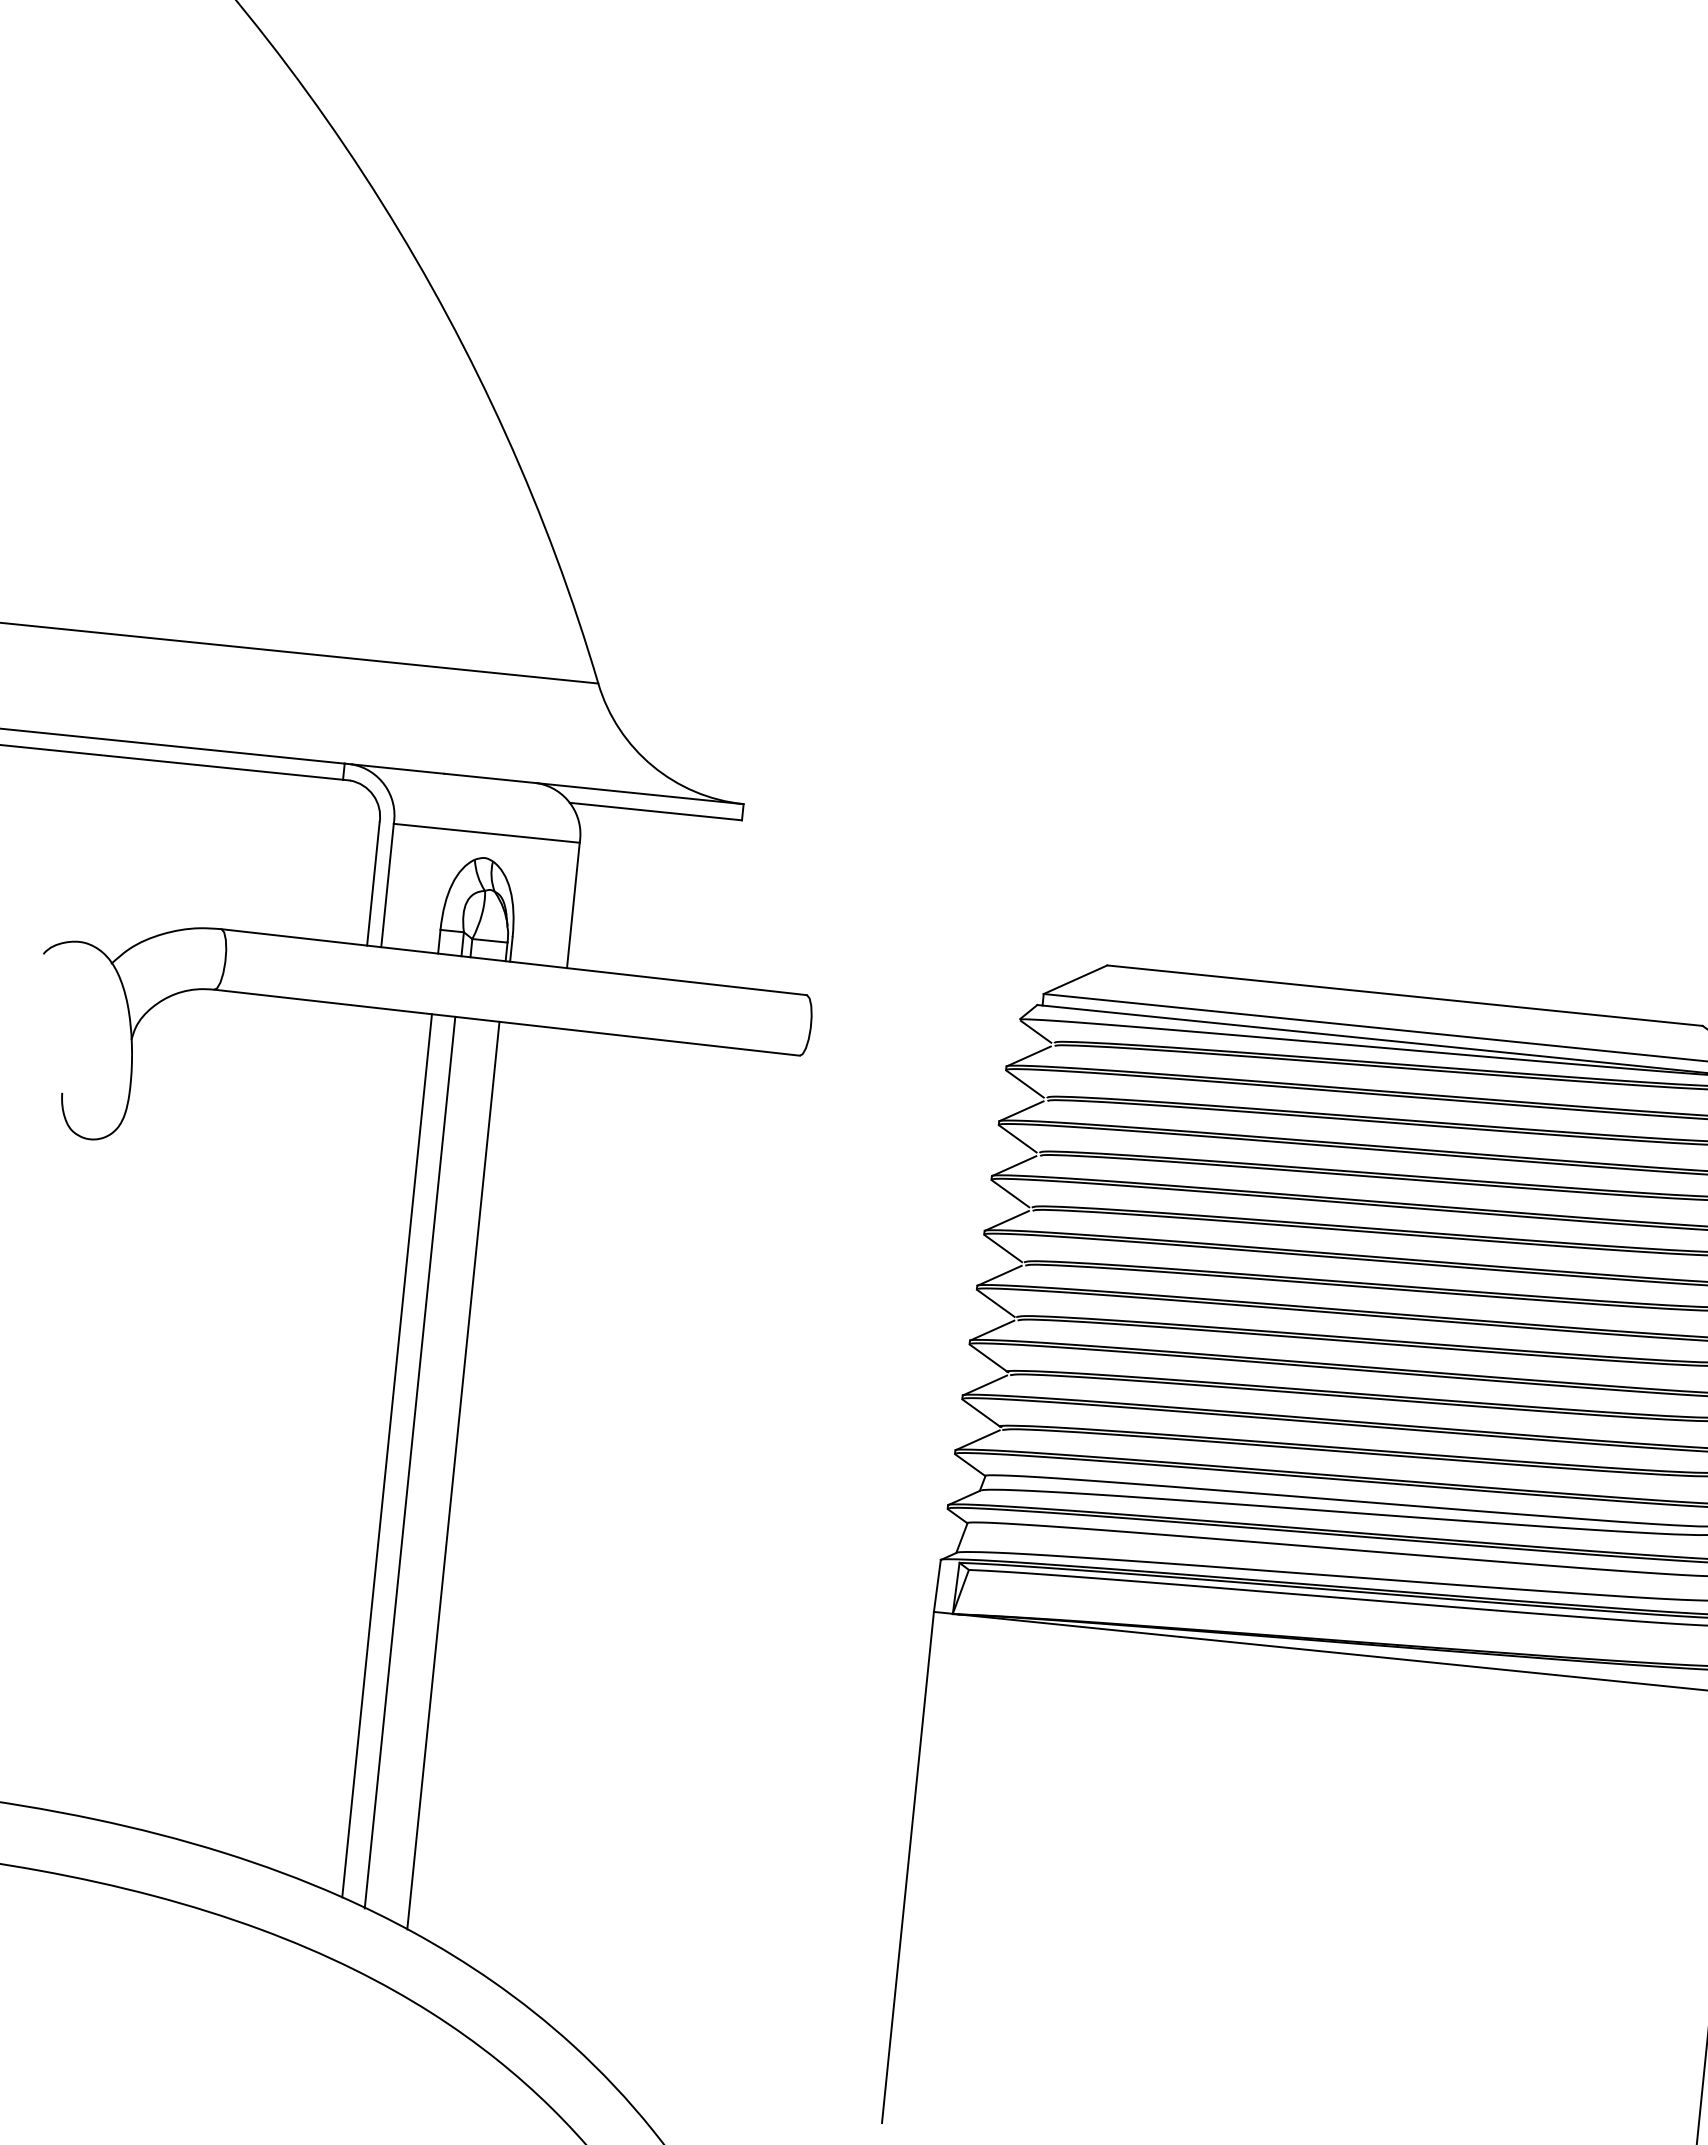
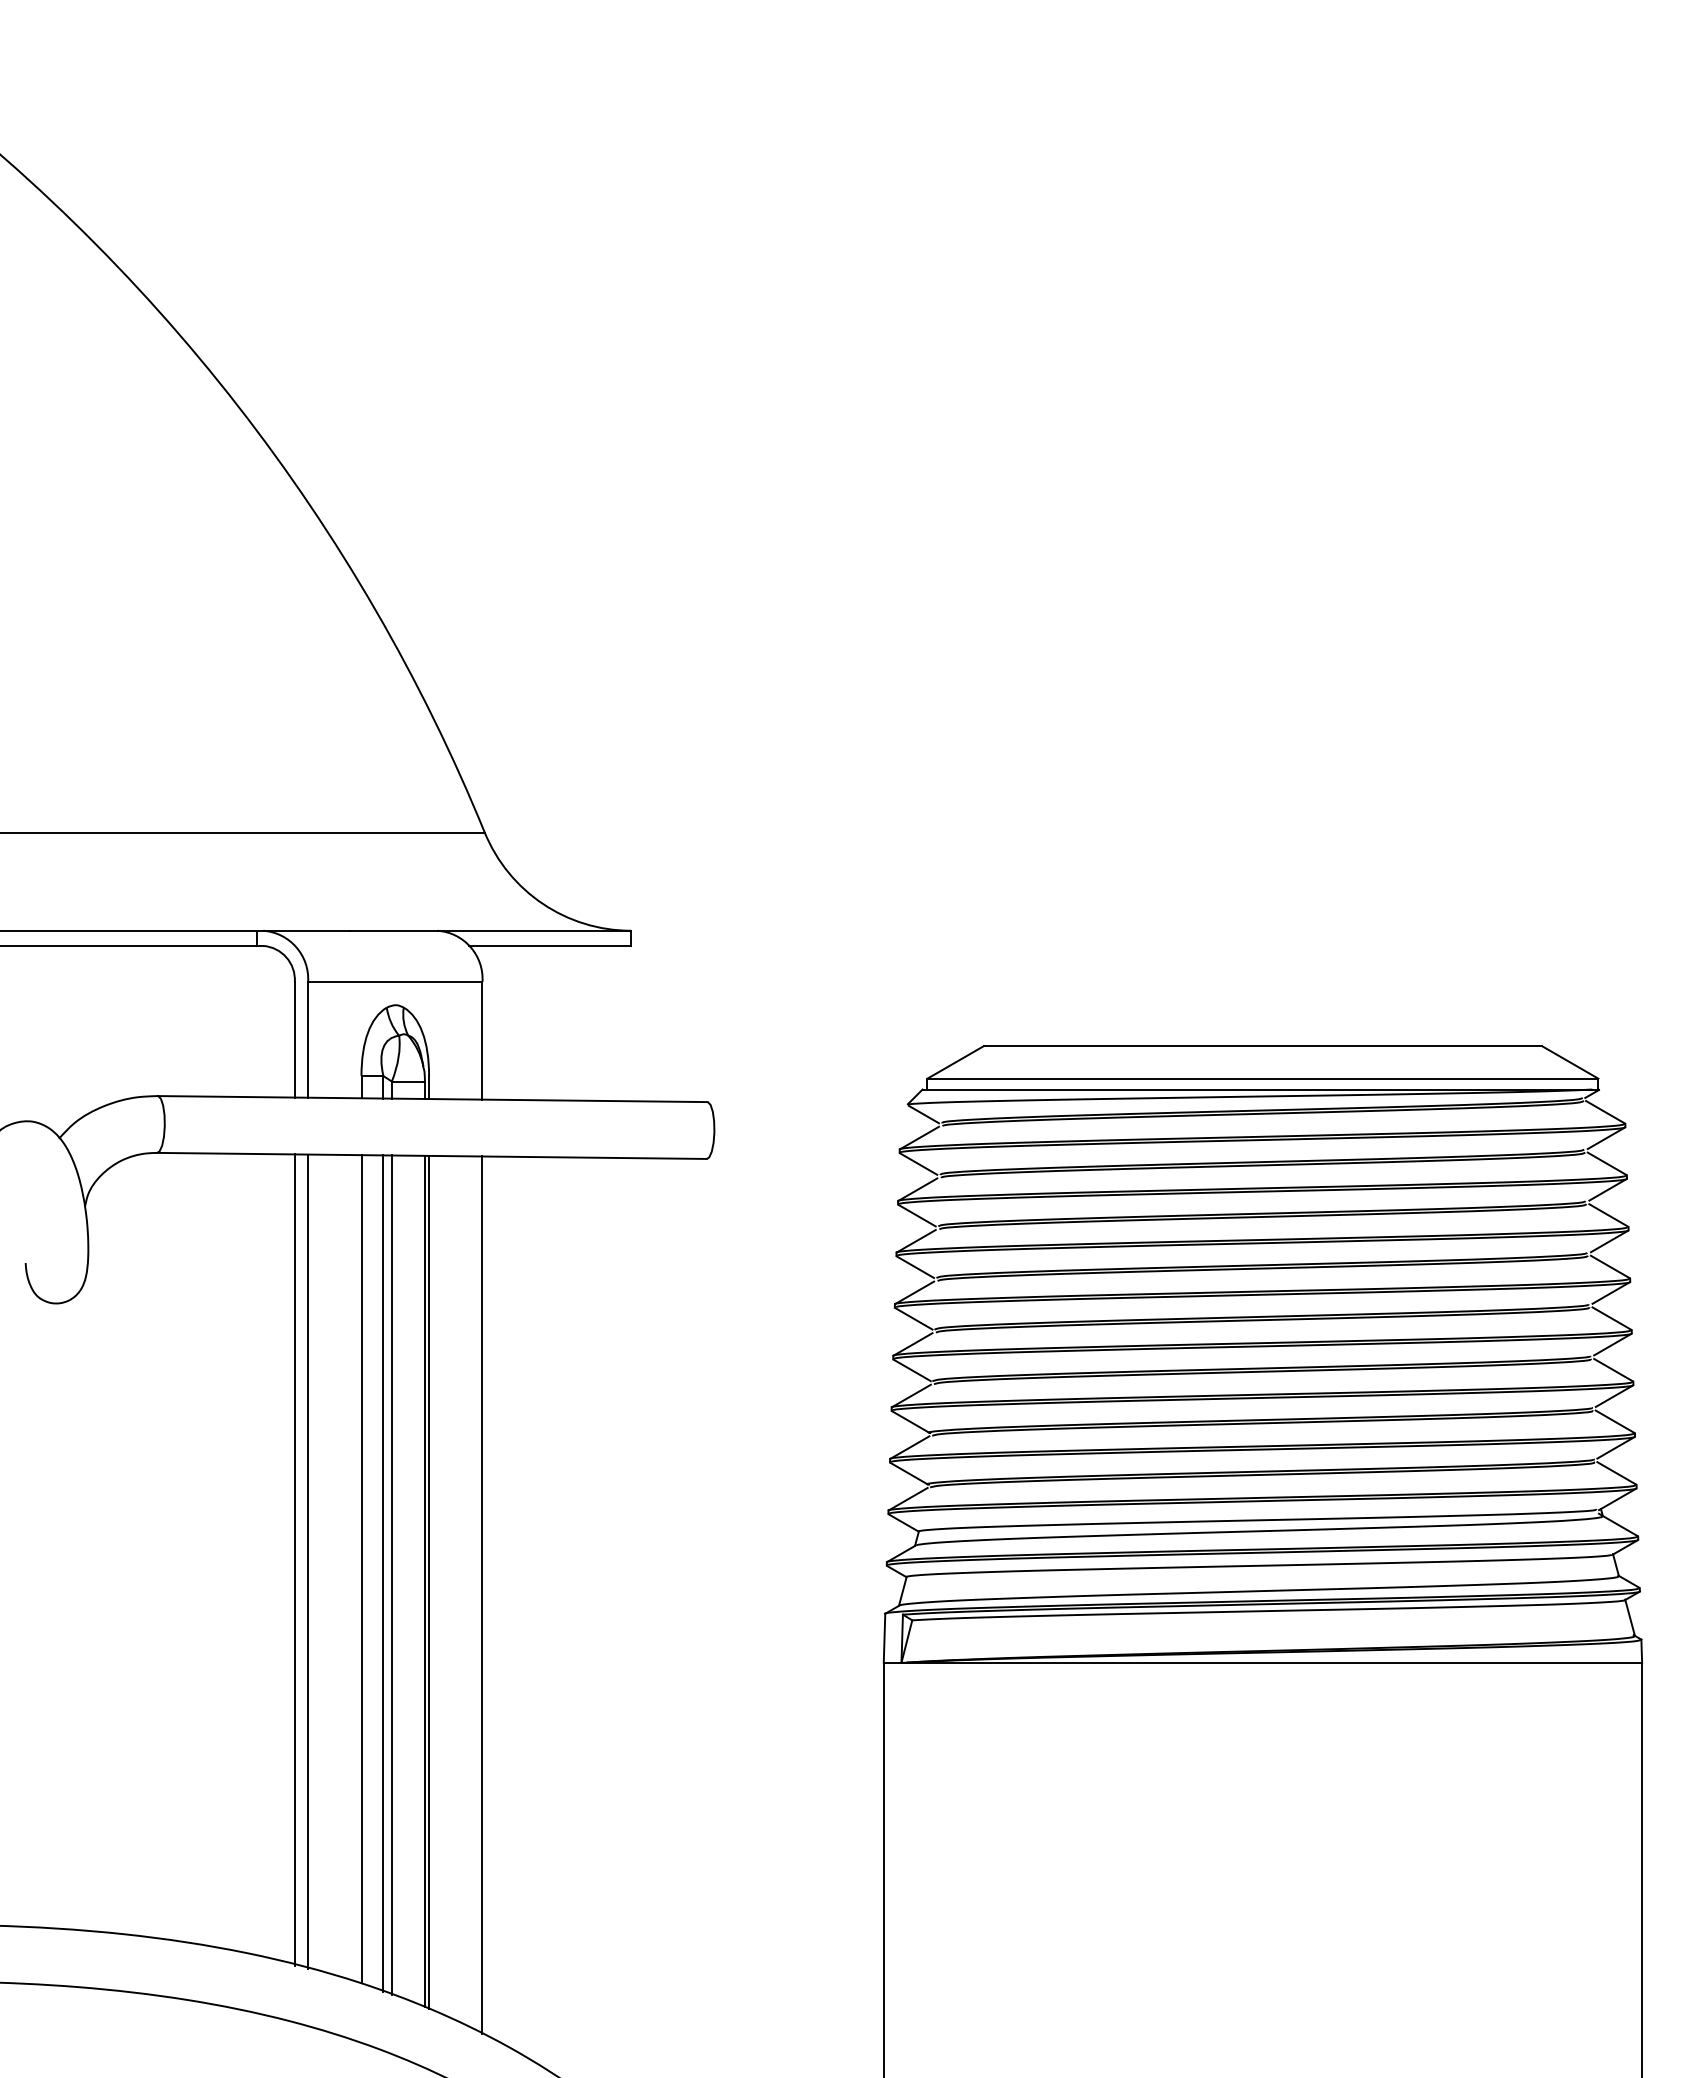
line: (316, 1438) -> (294, 1559), added
line: (331, 1441) -> (308, 1561), added
line: (418, 1464) -> (391, 1574), added
line: (458, 1476) -> (429, 1581), added
line: (513, 1496) -> (482, 1595), added

